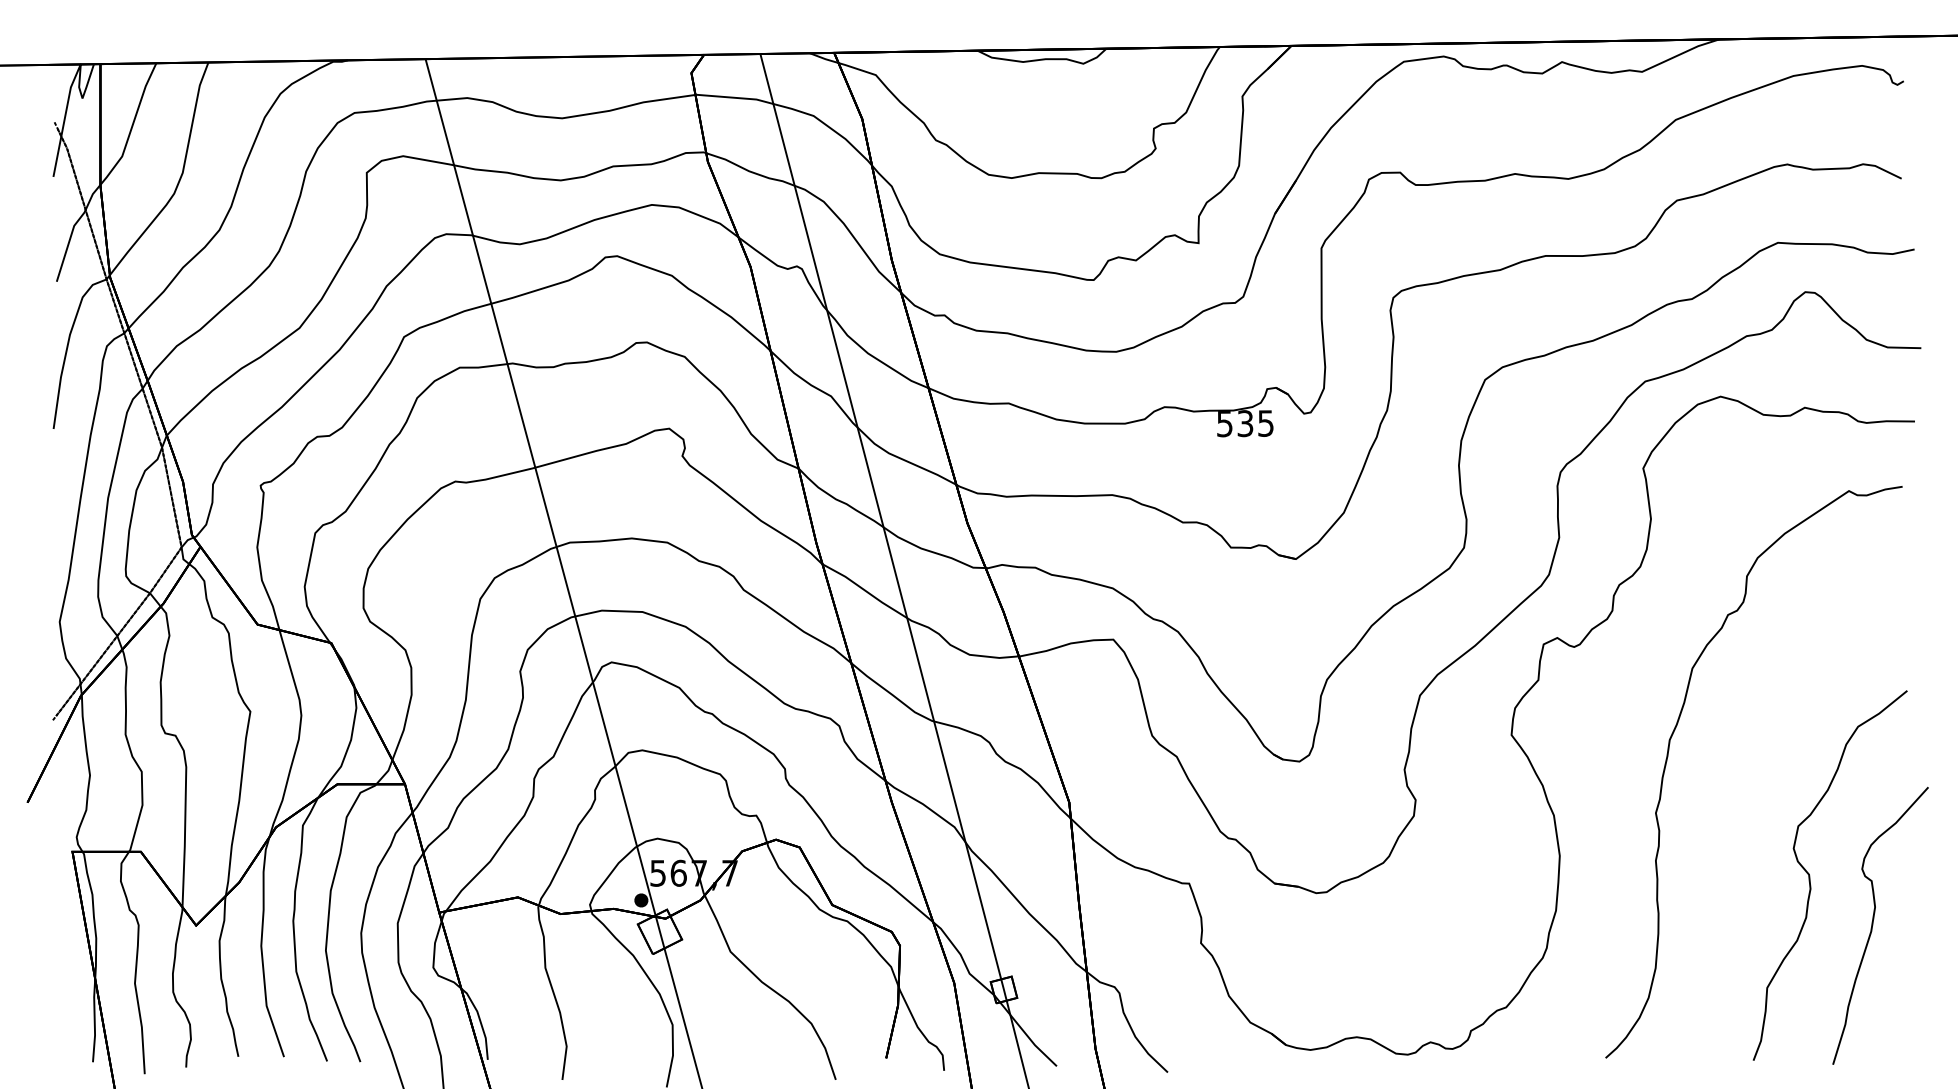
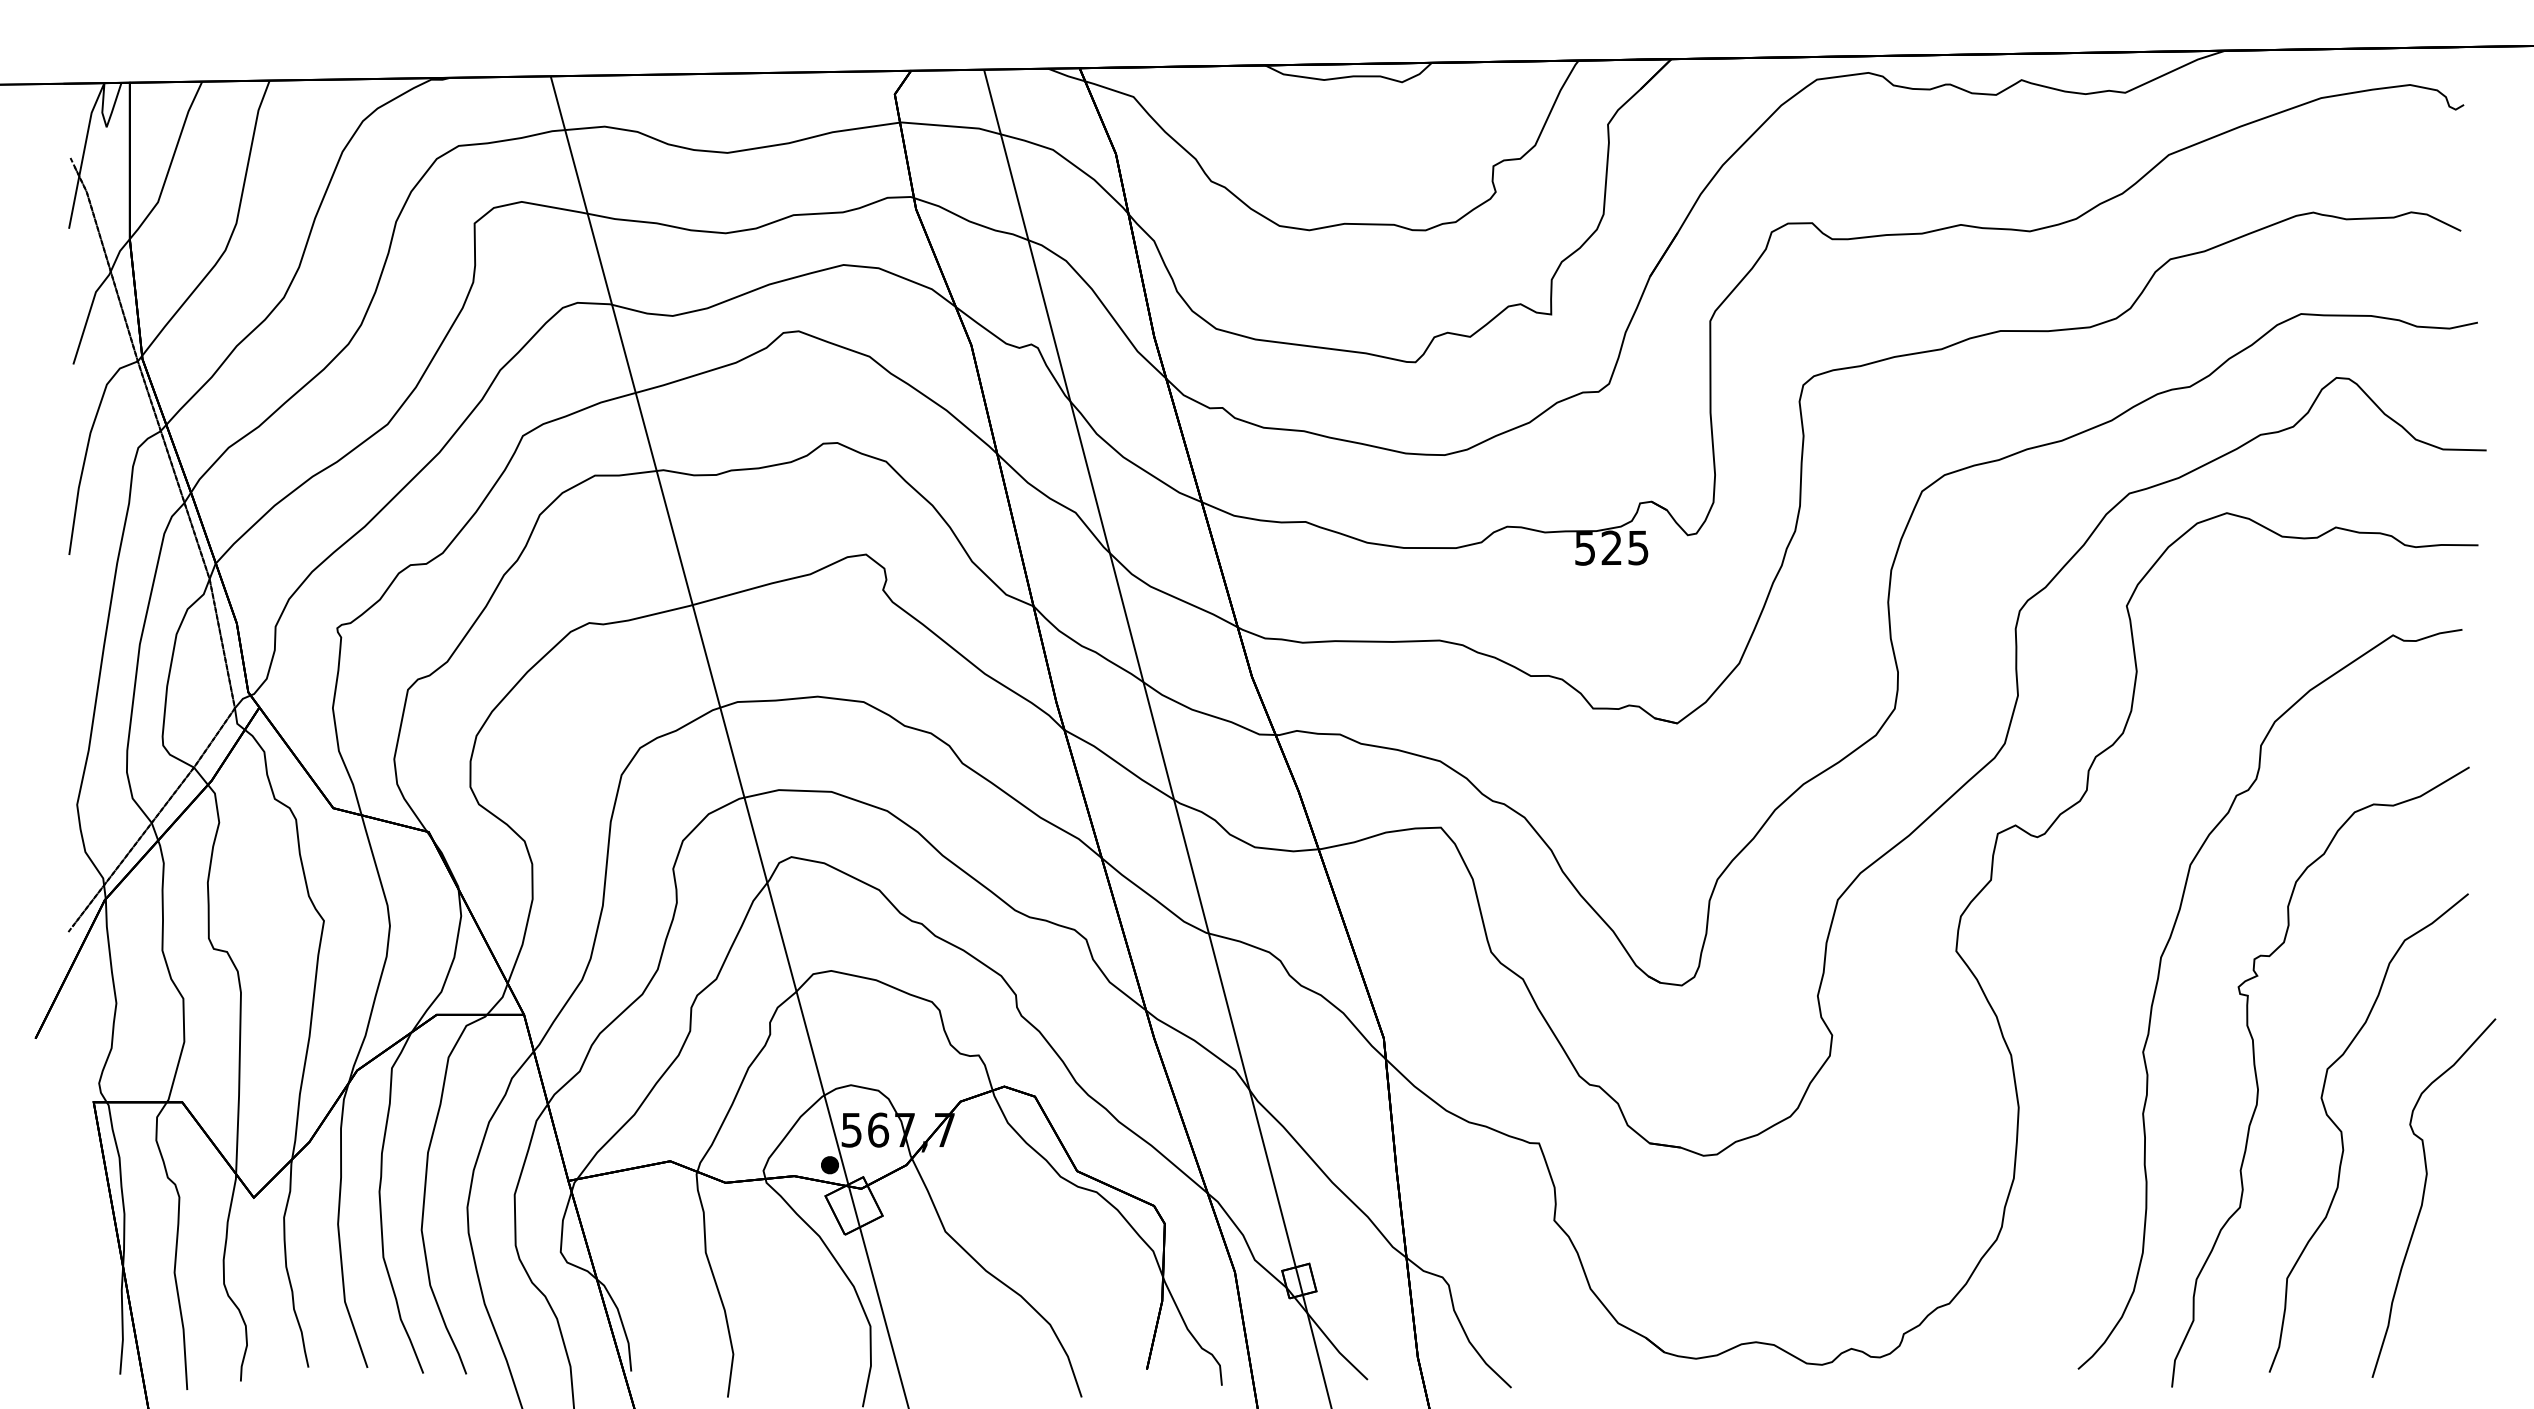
text: (1245, 423) -> (1611, 547), 535 -> 525
curve: (1745, 838) -> (2259, 1085), added

